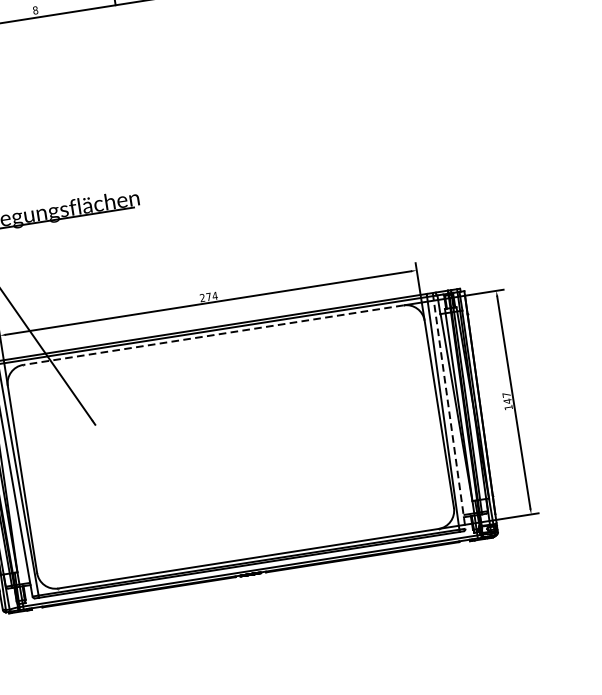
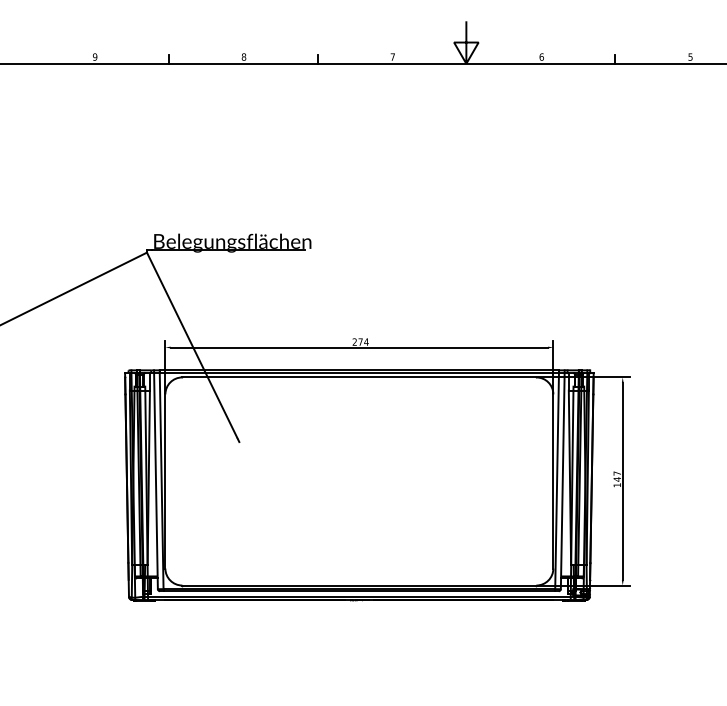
line: (213, 335) -> (359, 377), dashed -> solid
line: (448, 411) -> (562, 480), dashed -> solid

